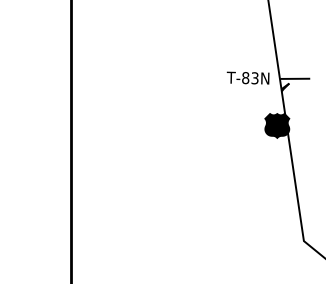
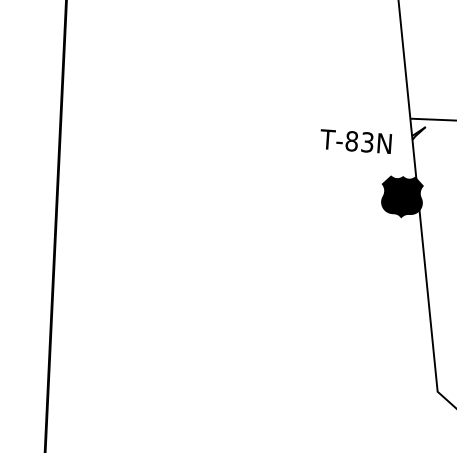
text: (247, 77) -> (354, 140), moved

